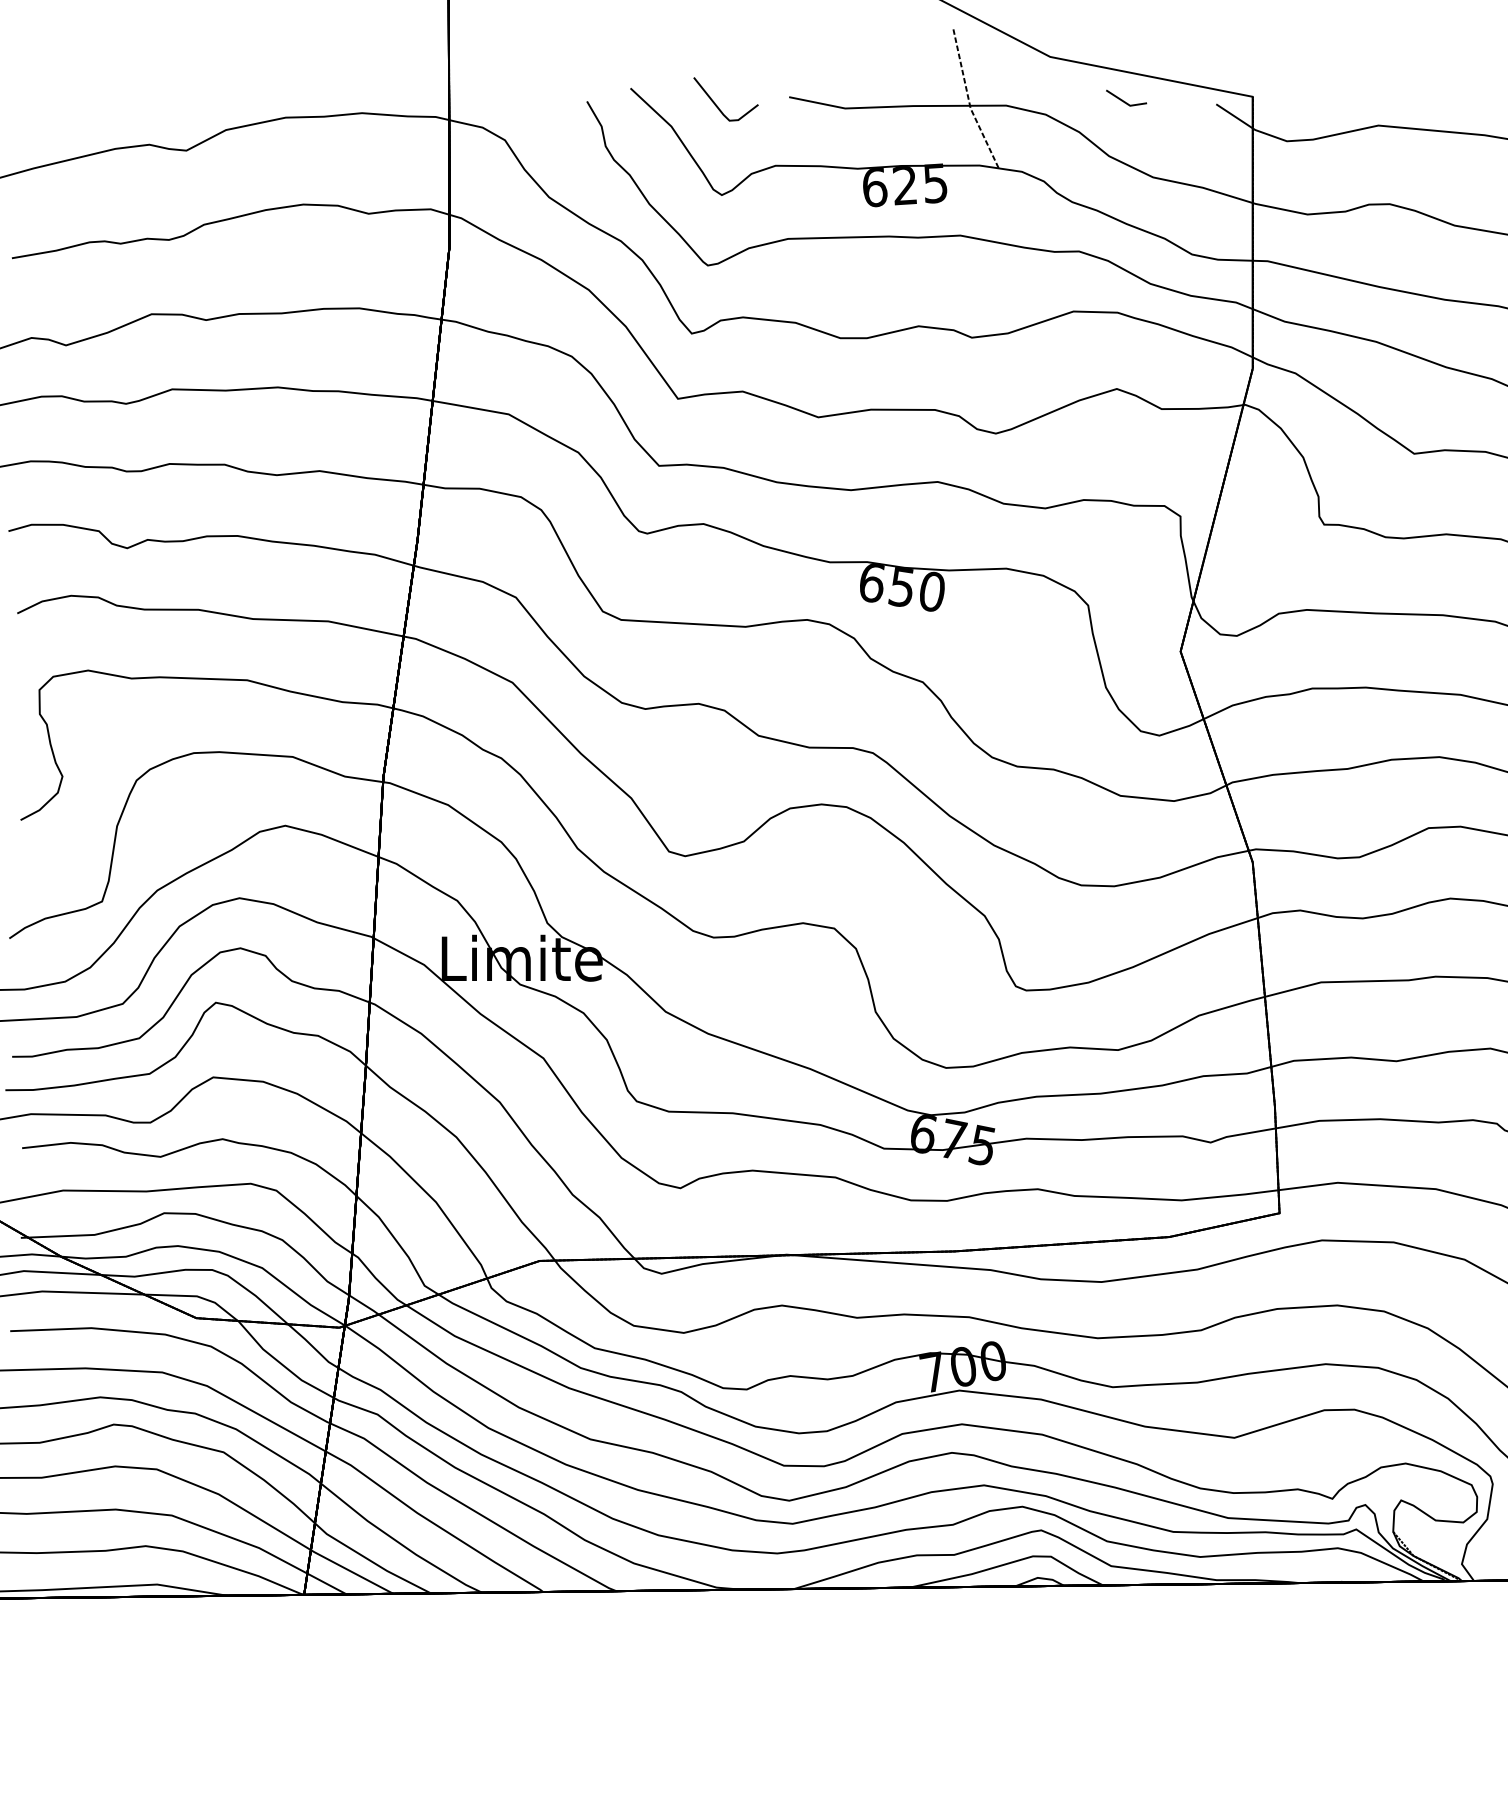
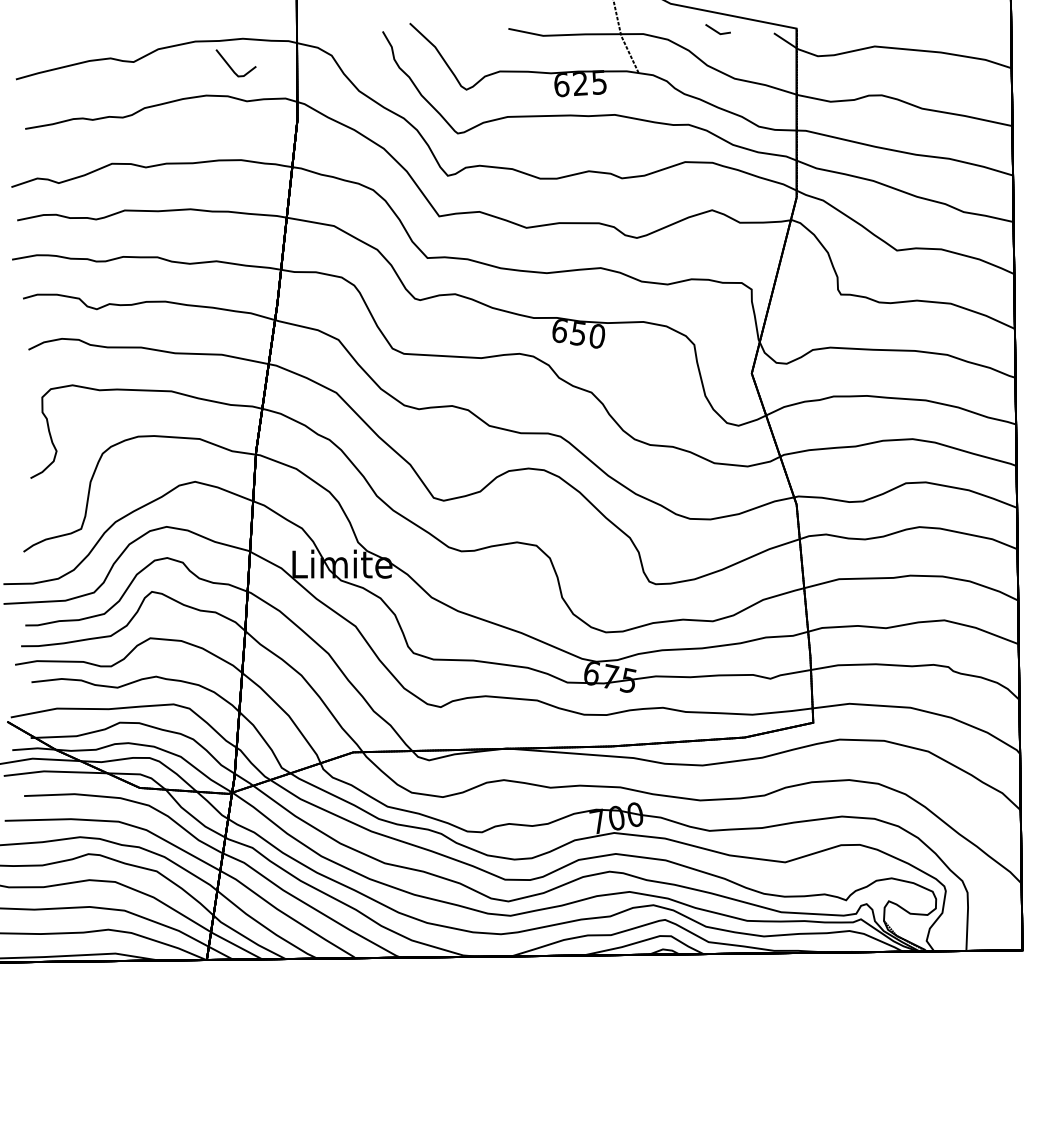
line: (718, 106) -> (231, 67), moved

